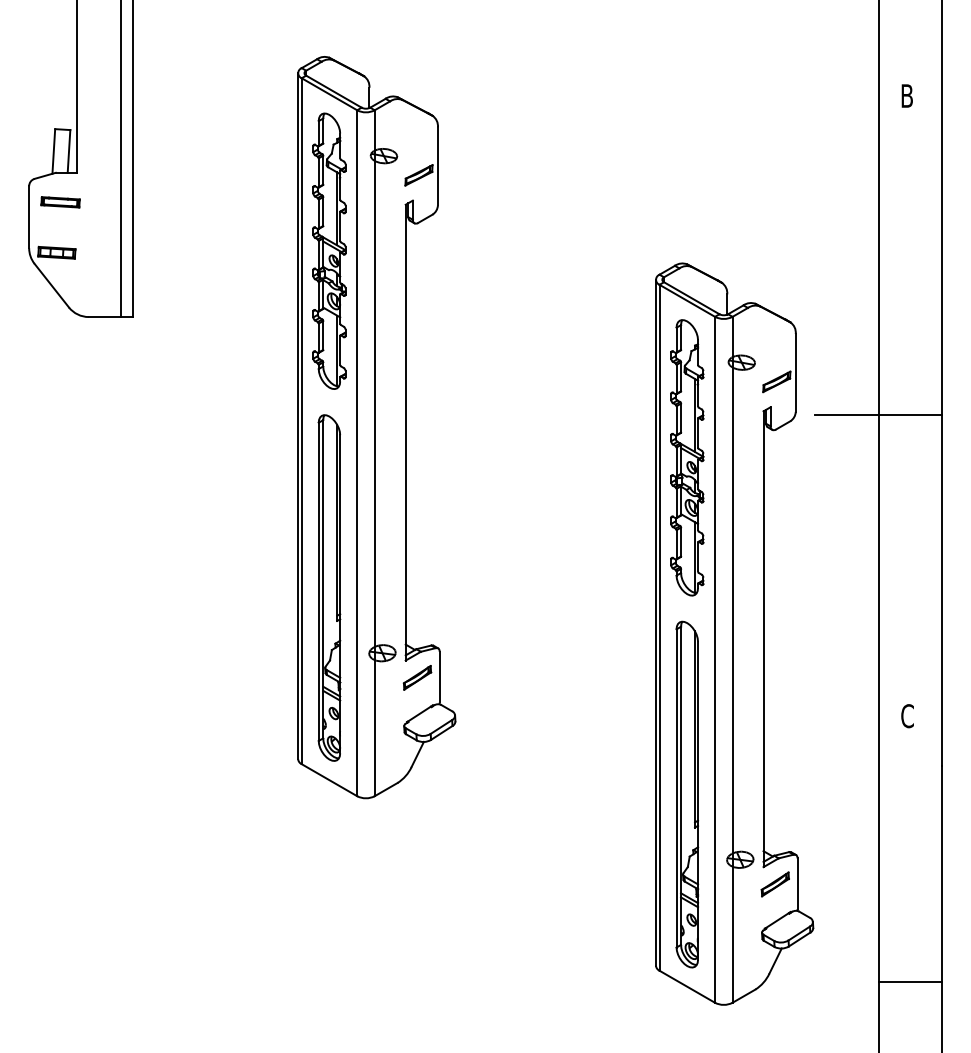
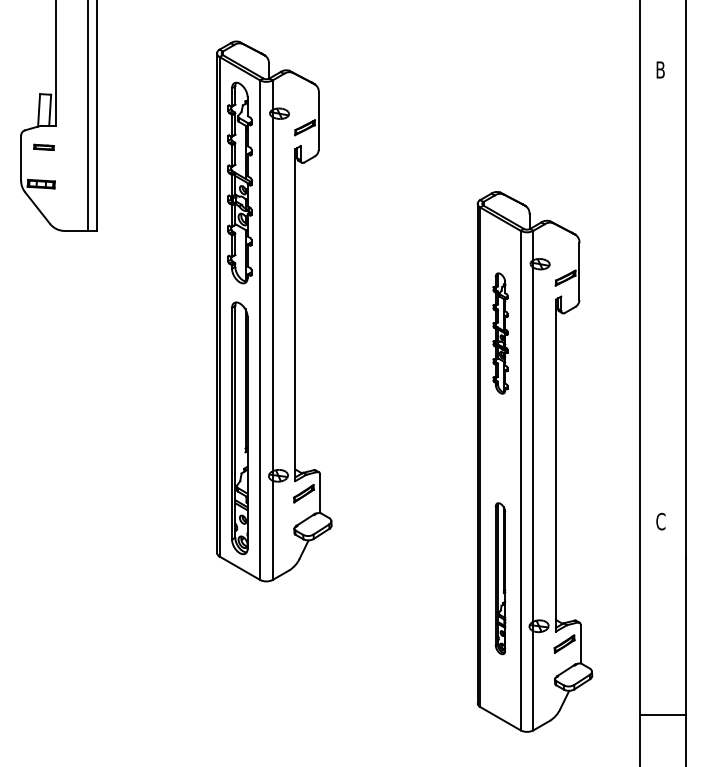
part: (60, 202) -> (43, 147), size x0.7
line: (878, 415) -> (639, 302), removed
part: (687, 457) -> (500, 333), size x0.6
part: (687, 794) -> (500, 578), size x0.6

